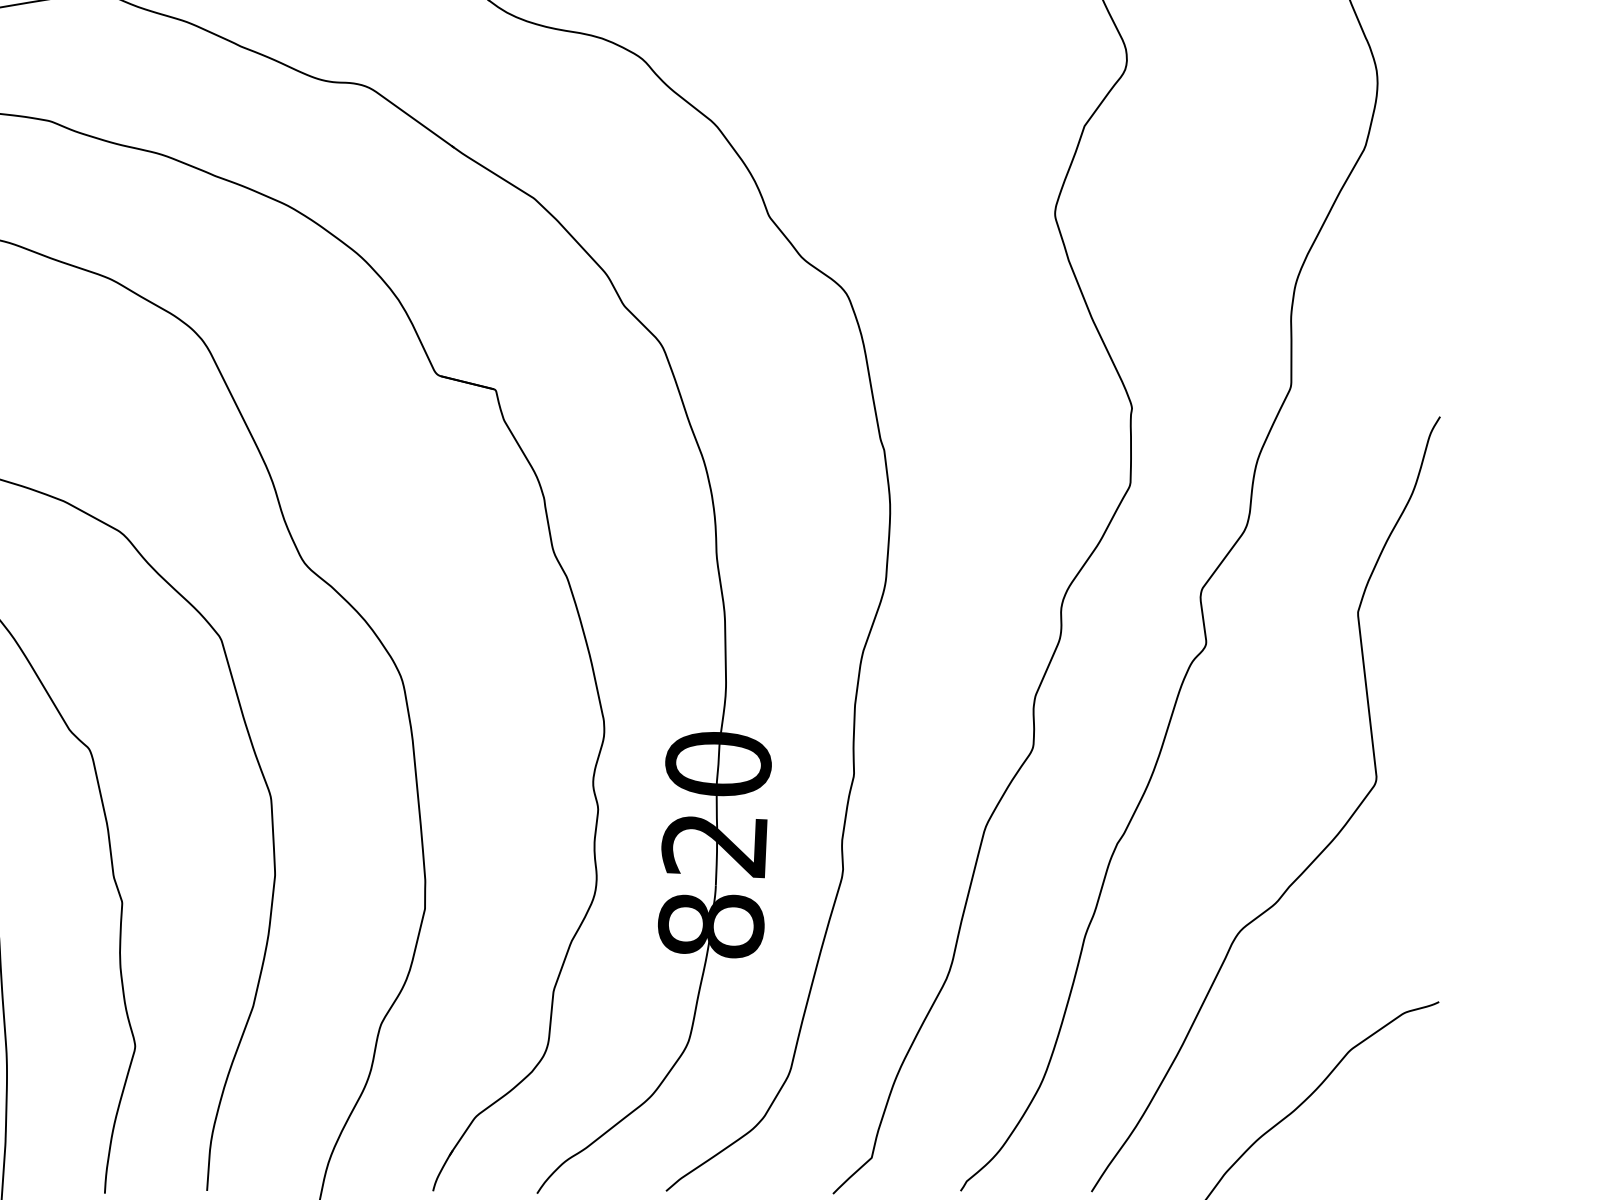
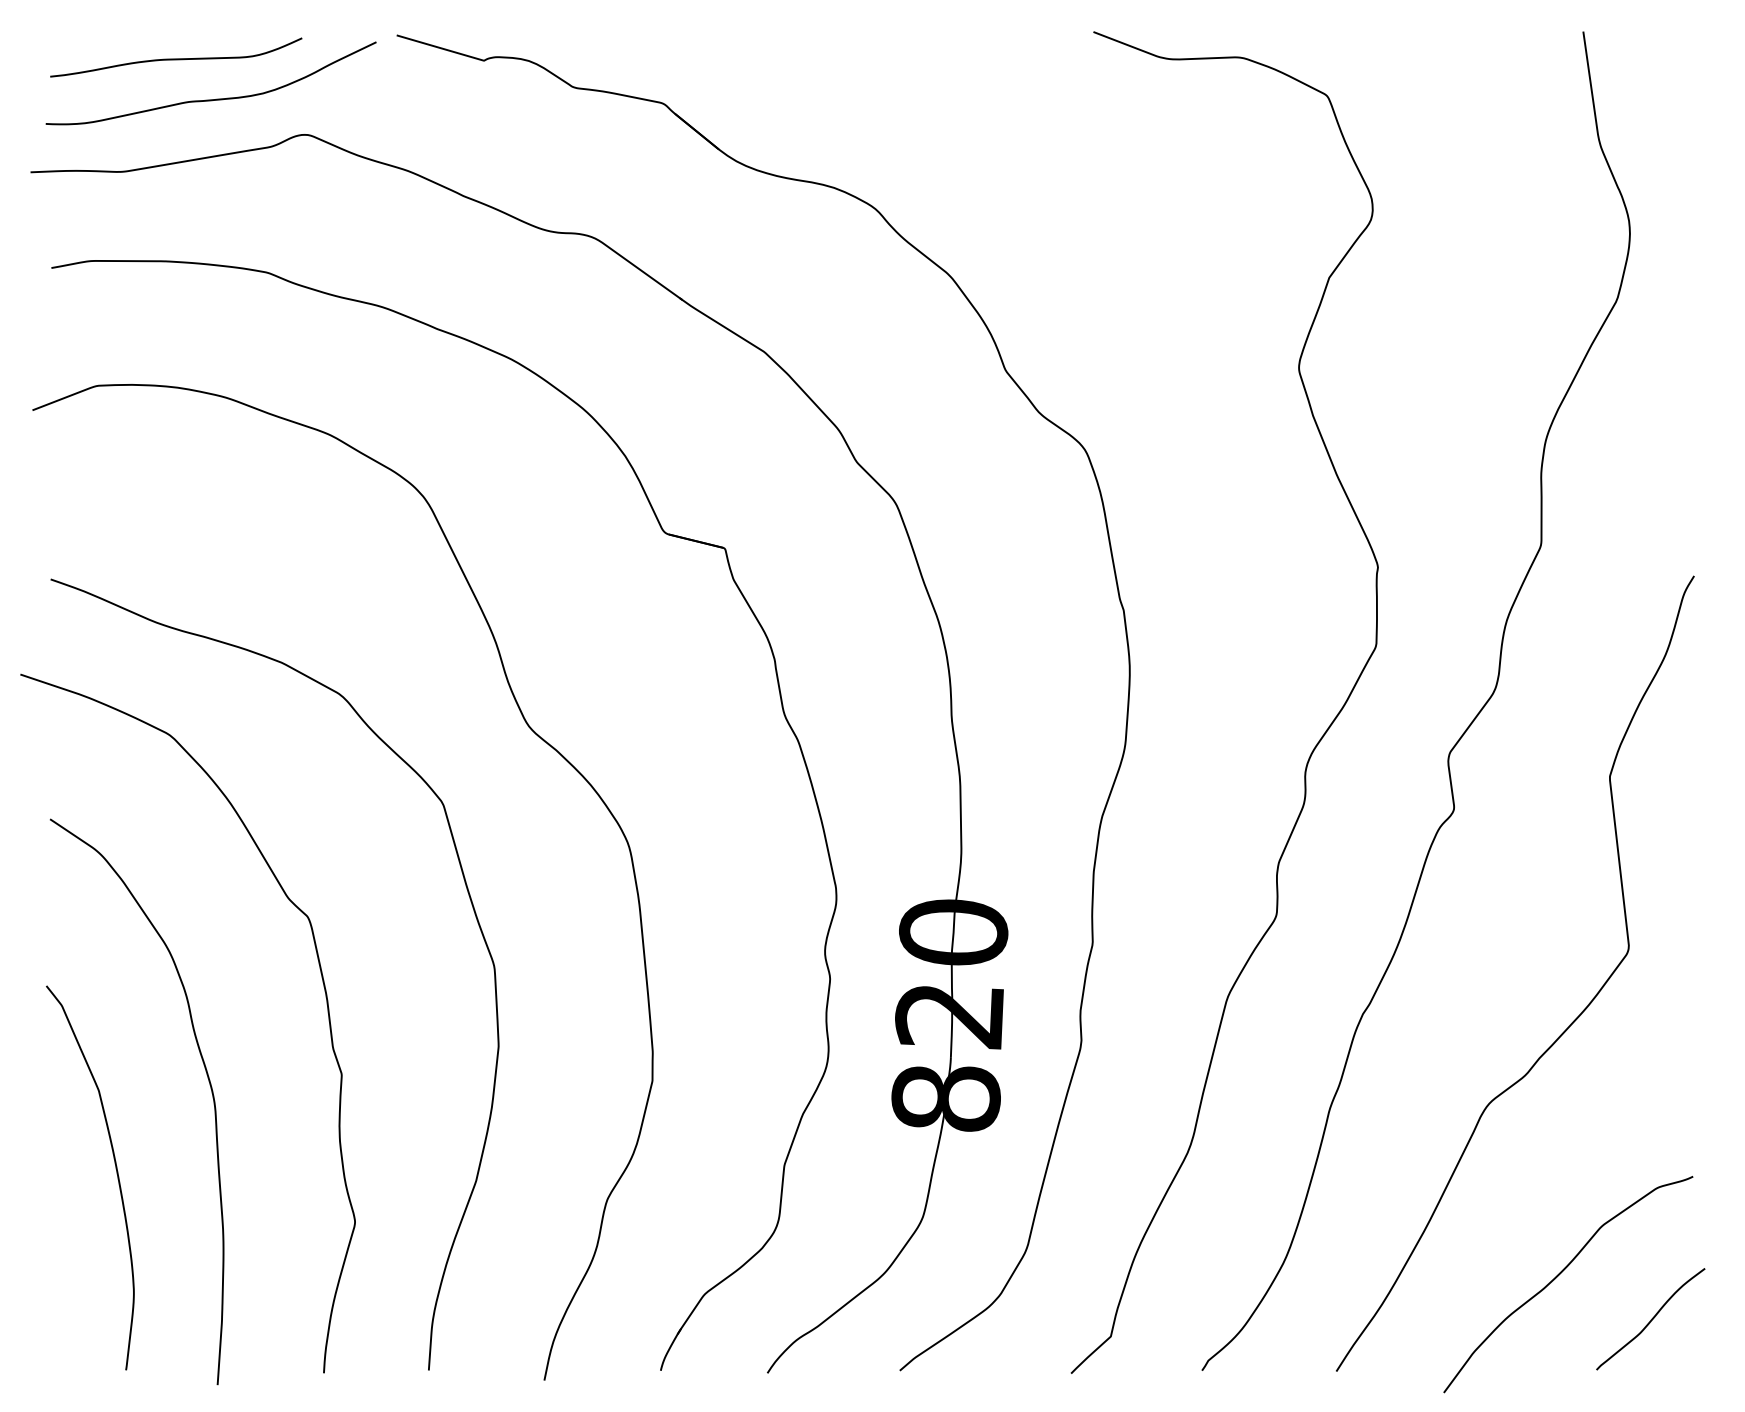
curve: (1397, 1141) -> (1650, 1319), added

